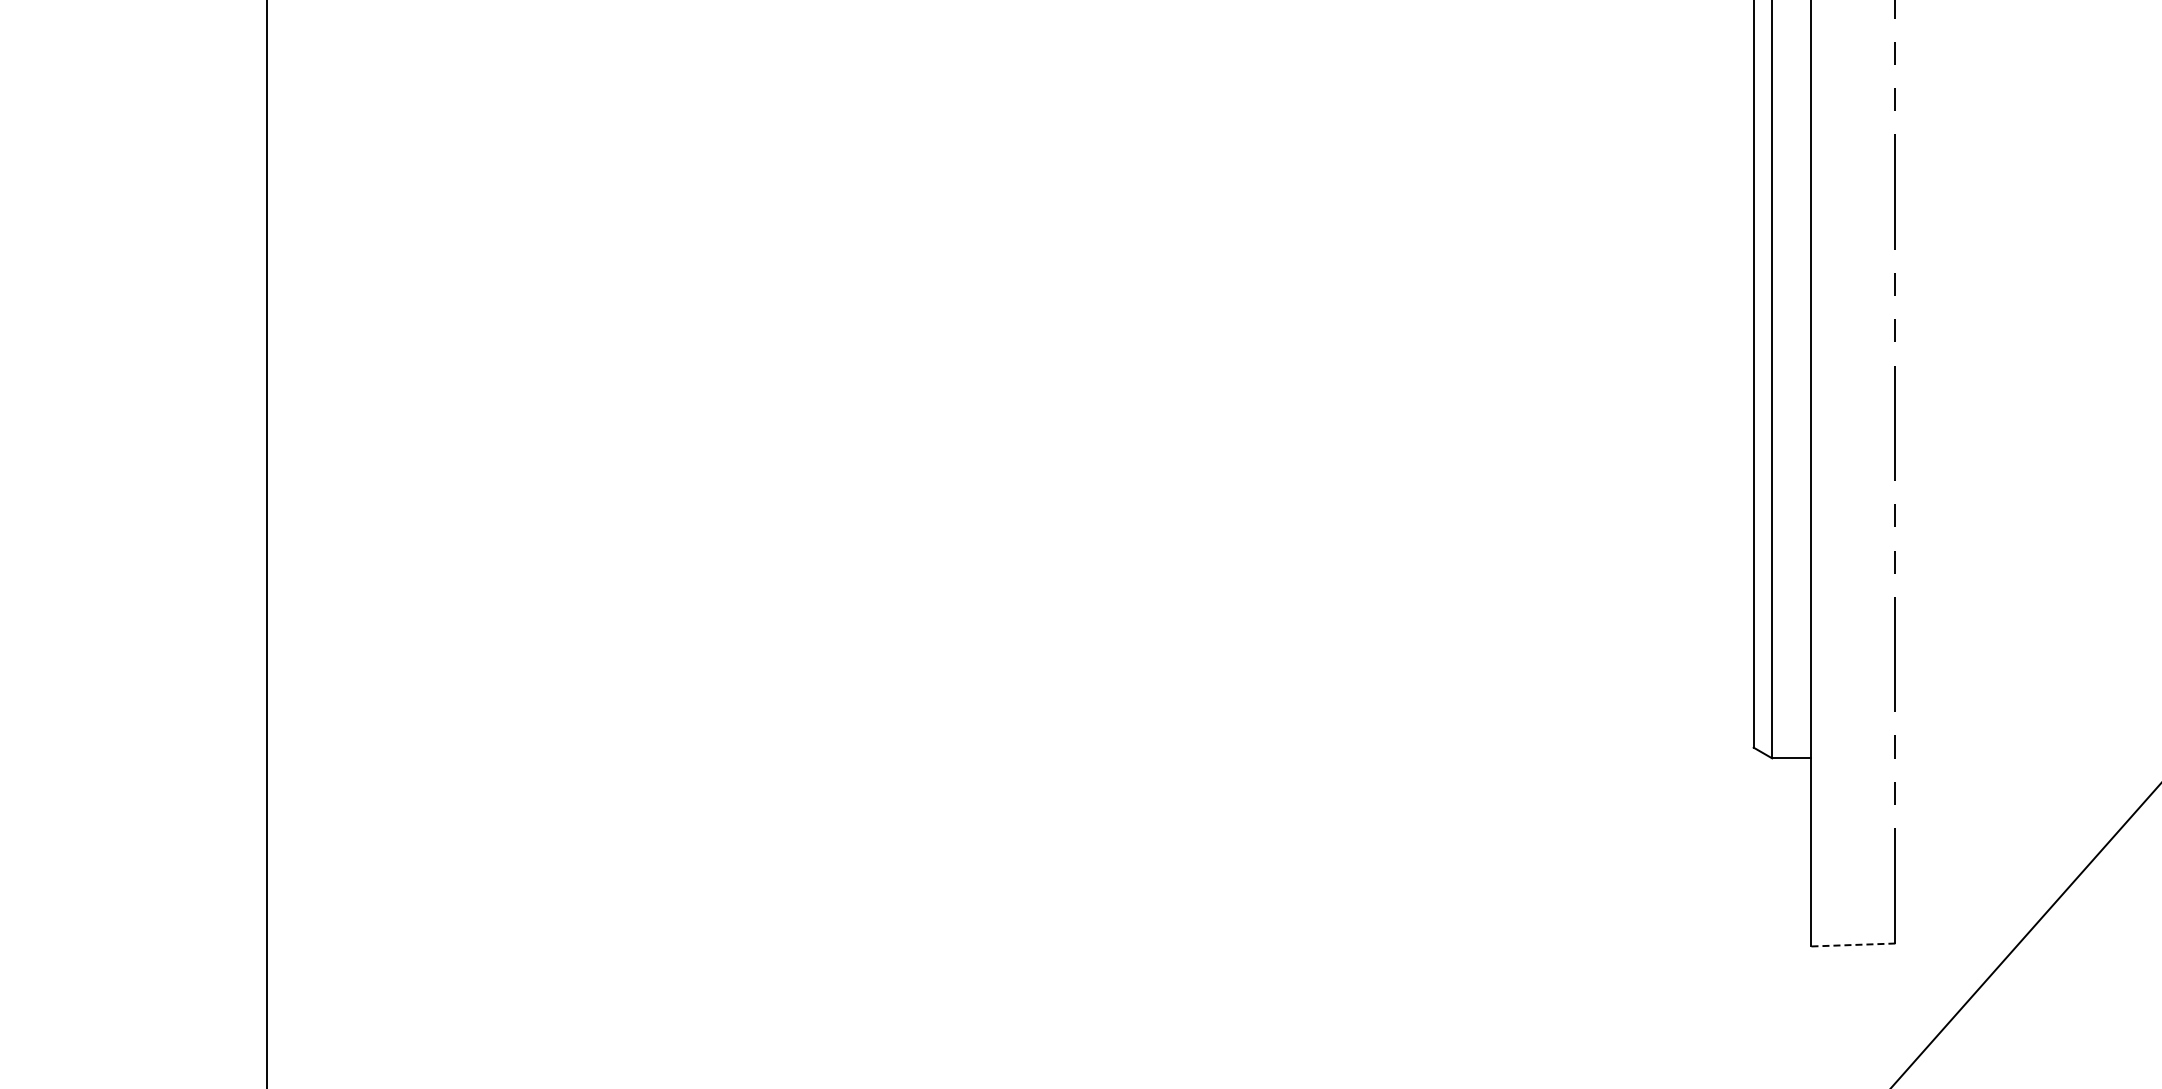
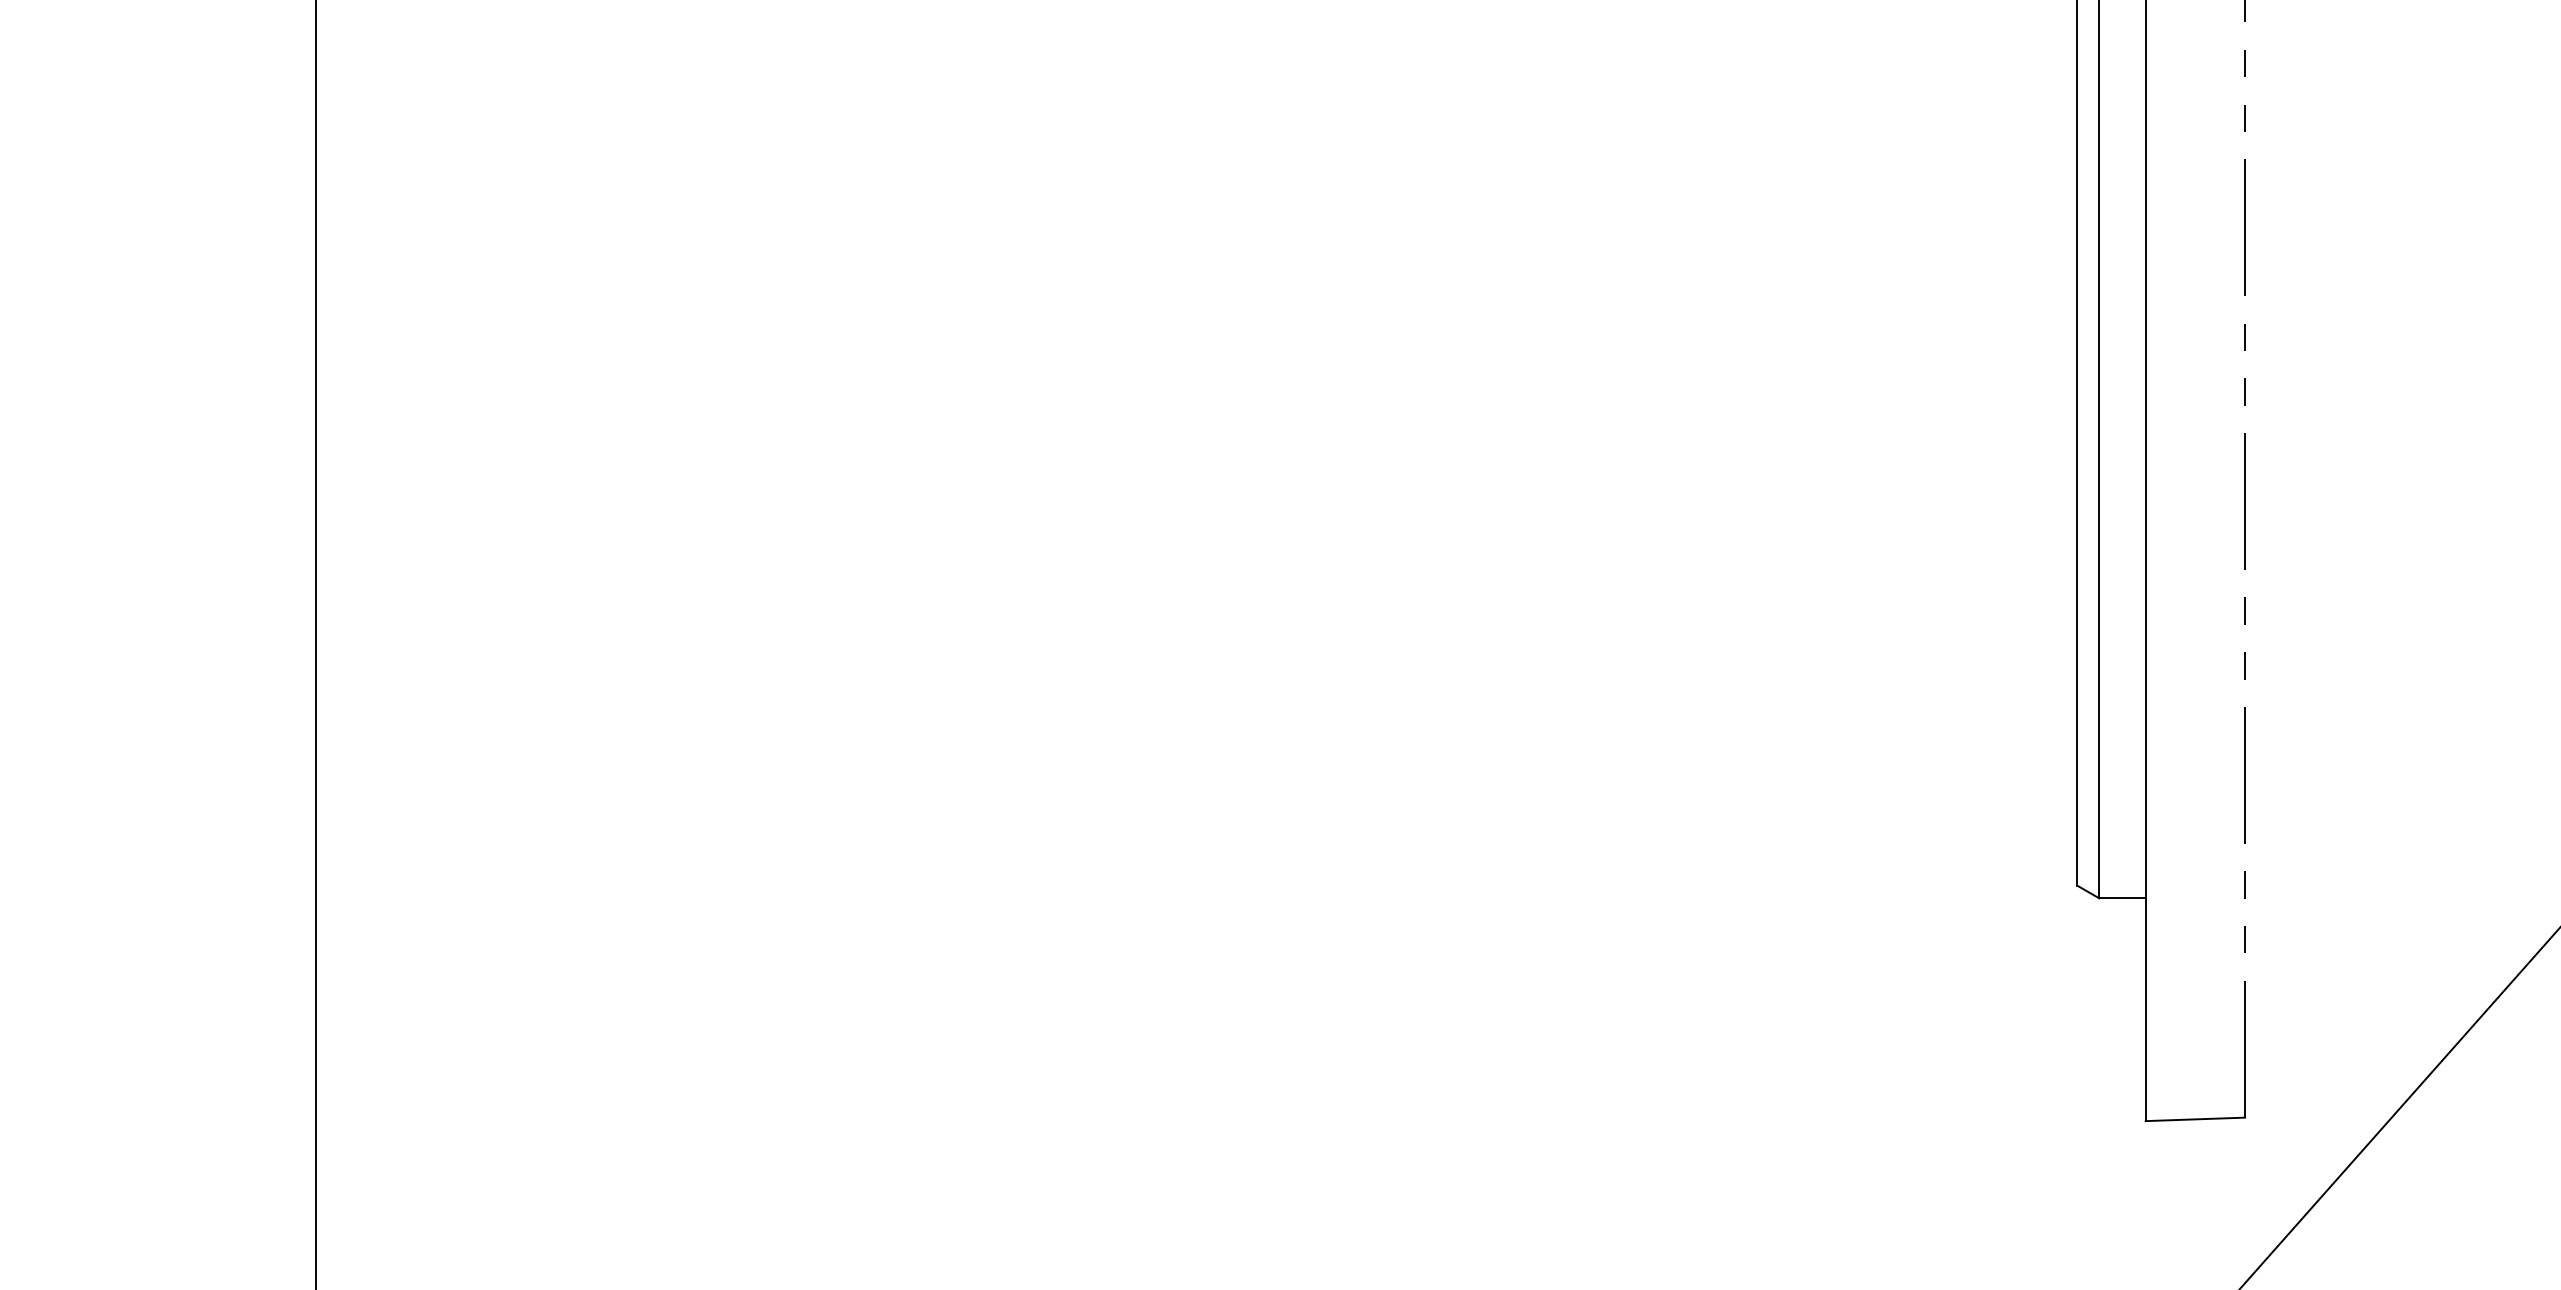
line: (1853, 944) -> (2195, 1118), dashed -> solid

